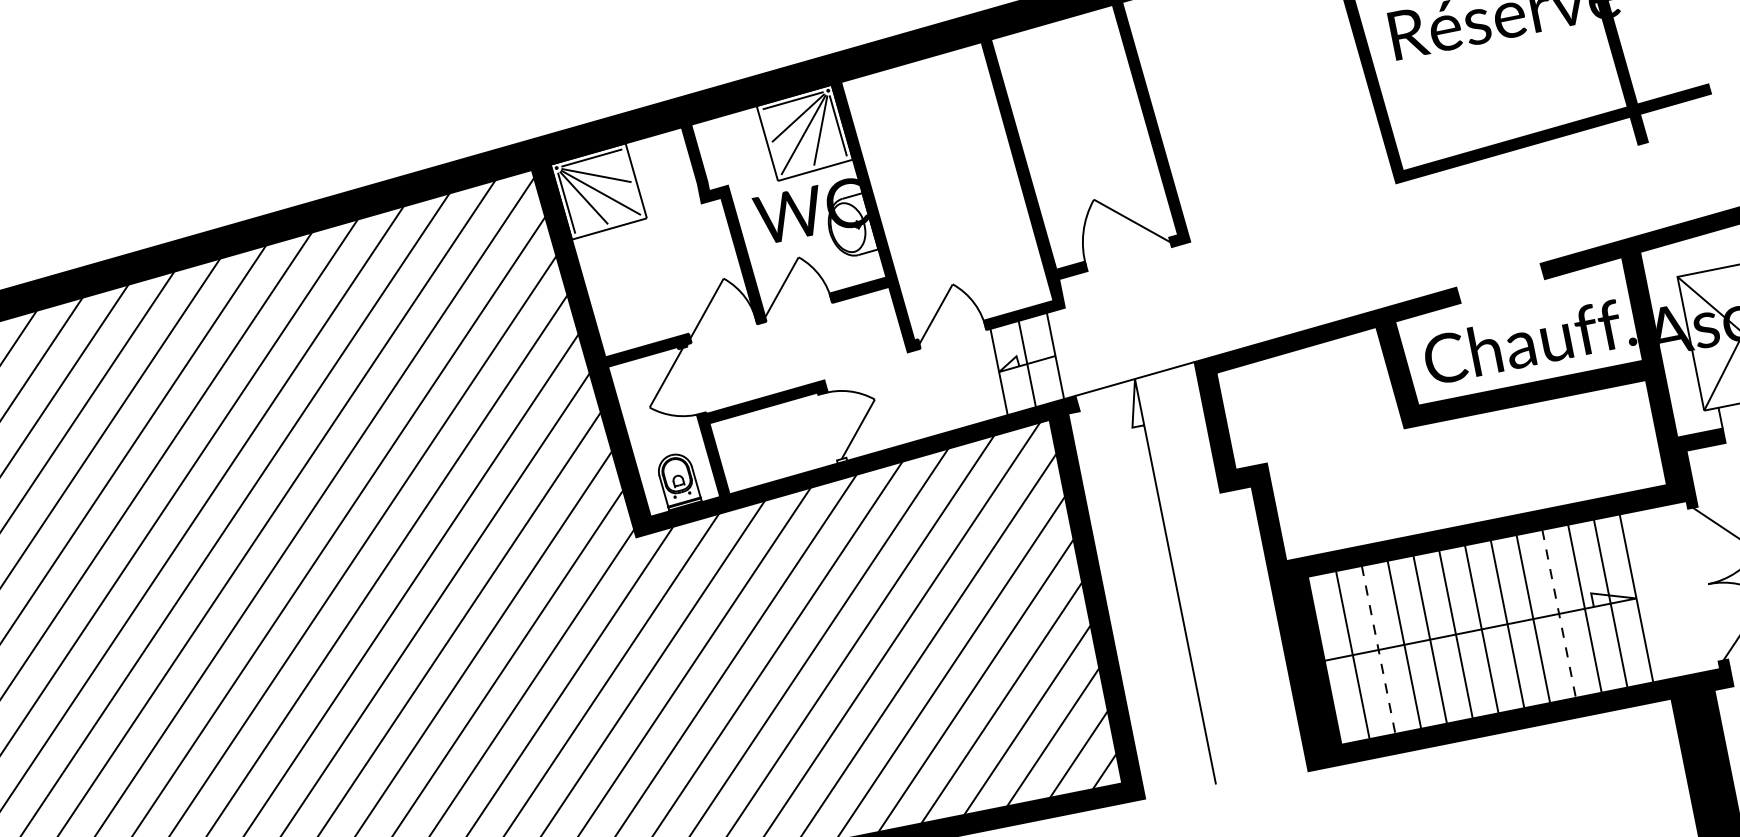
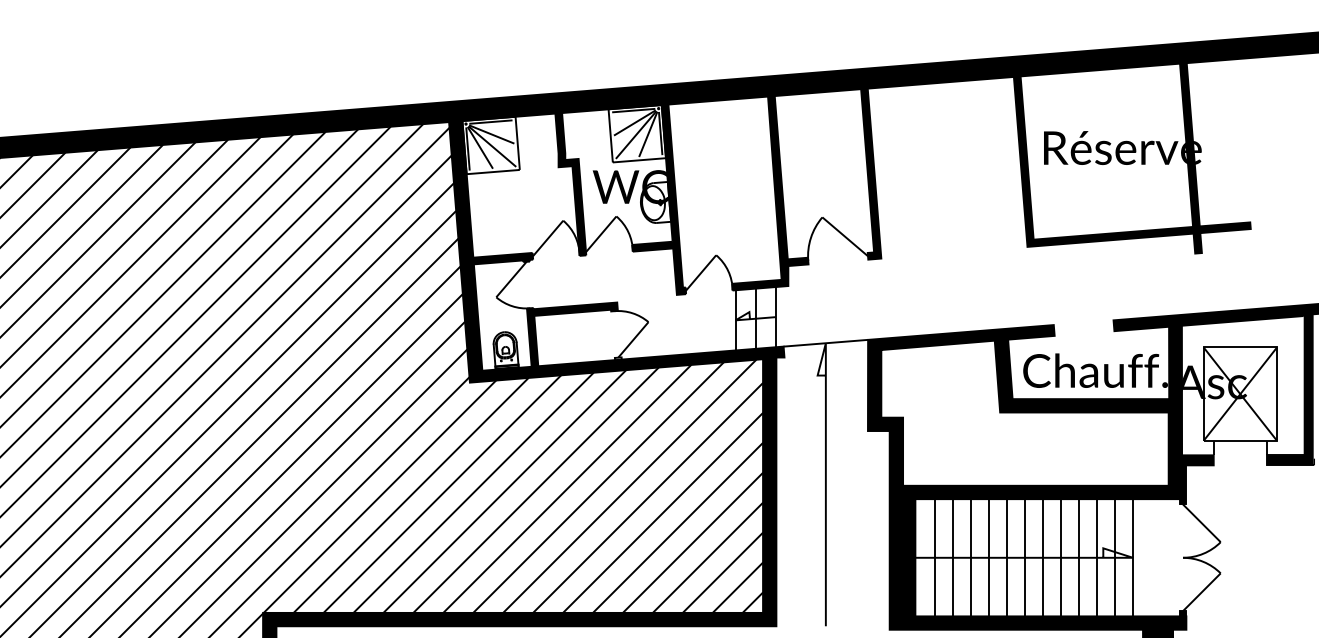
line: (1559, 613) -> (1079, 557), dashed -> solid
line: (1379, 649) -> (953, 557), dashed -> solid

